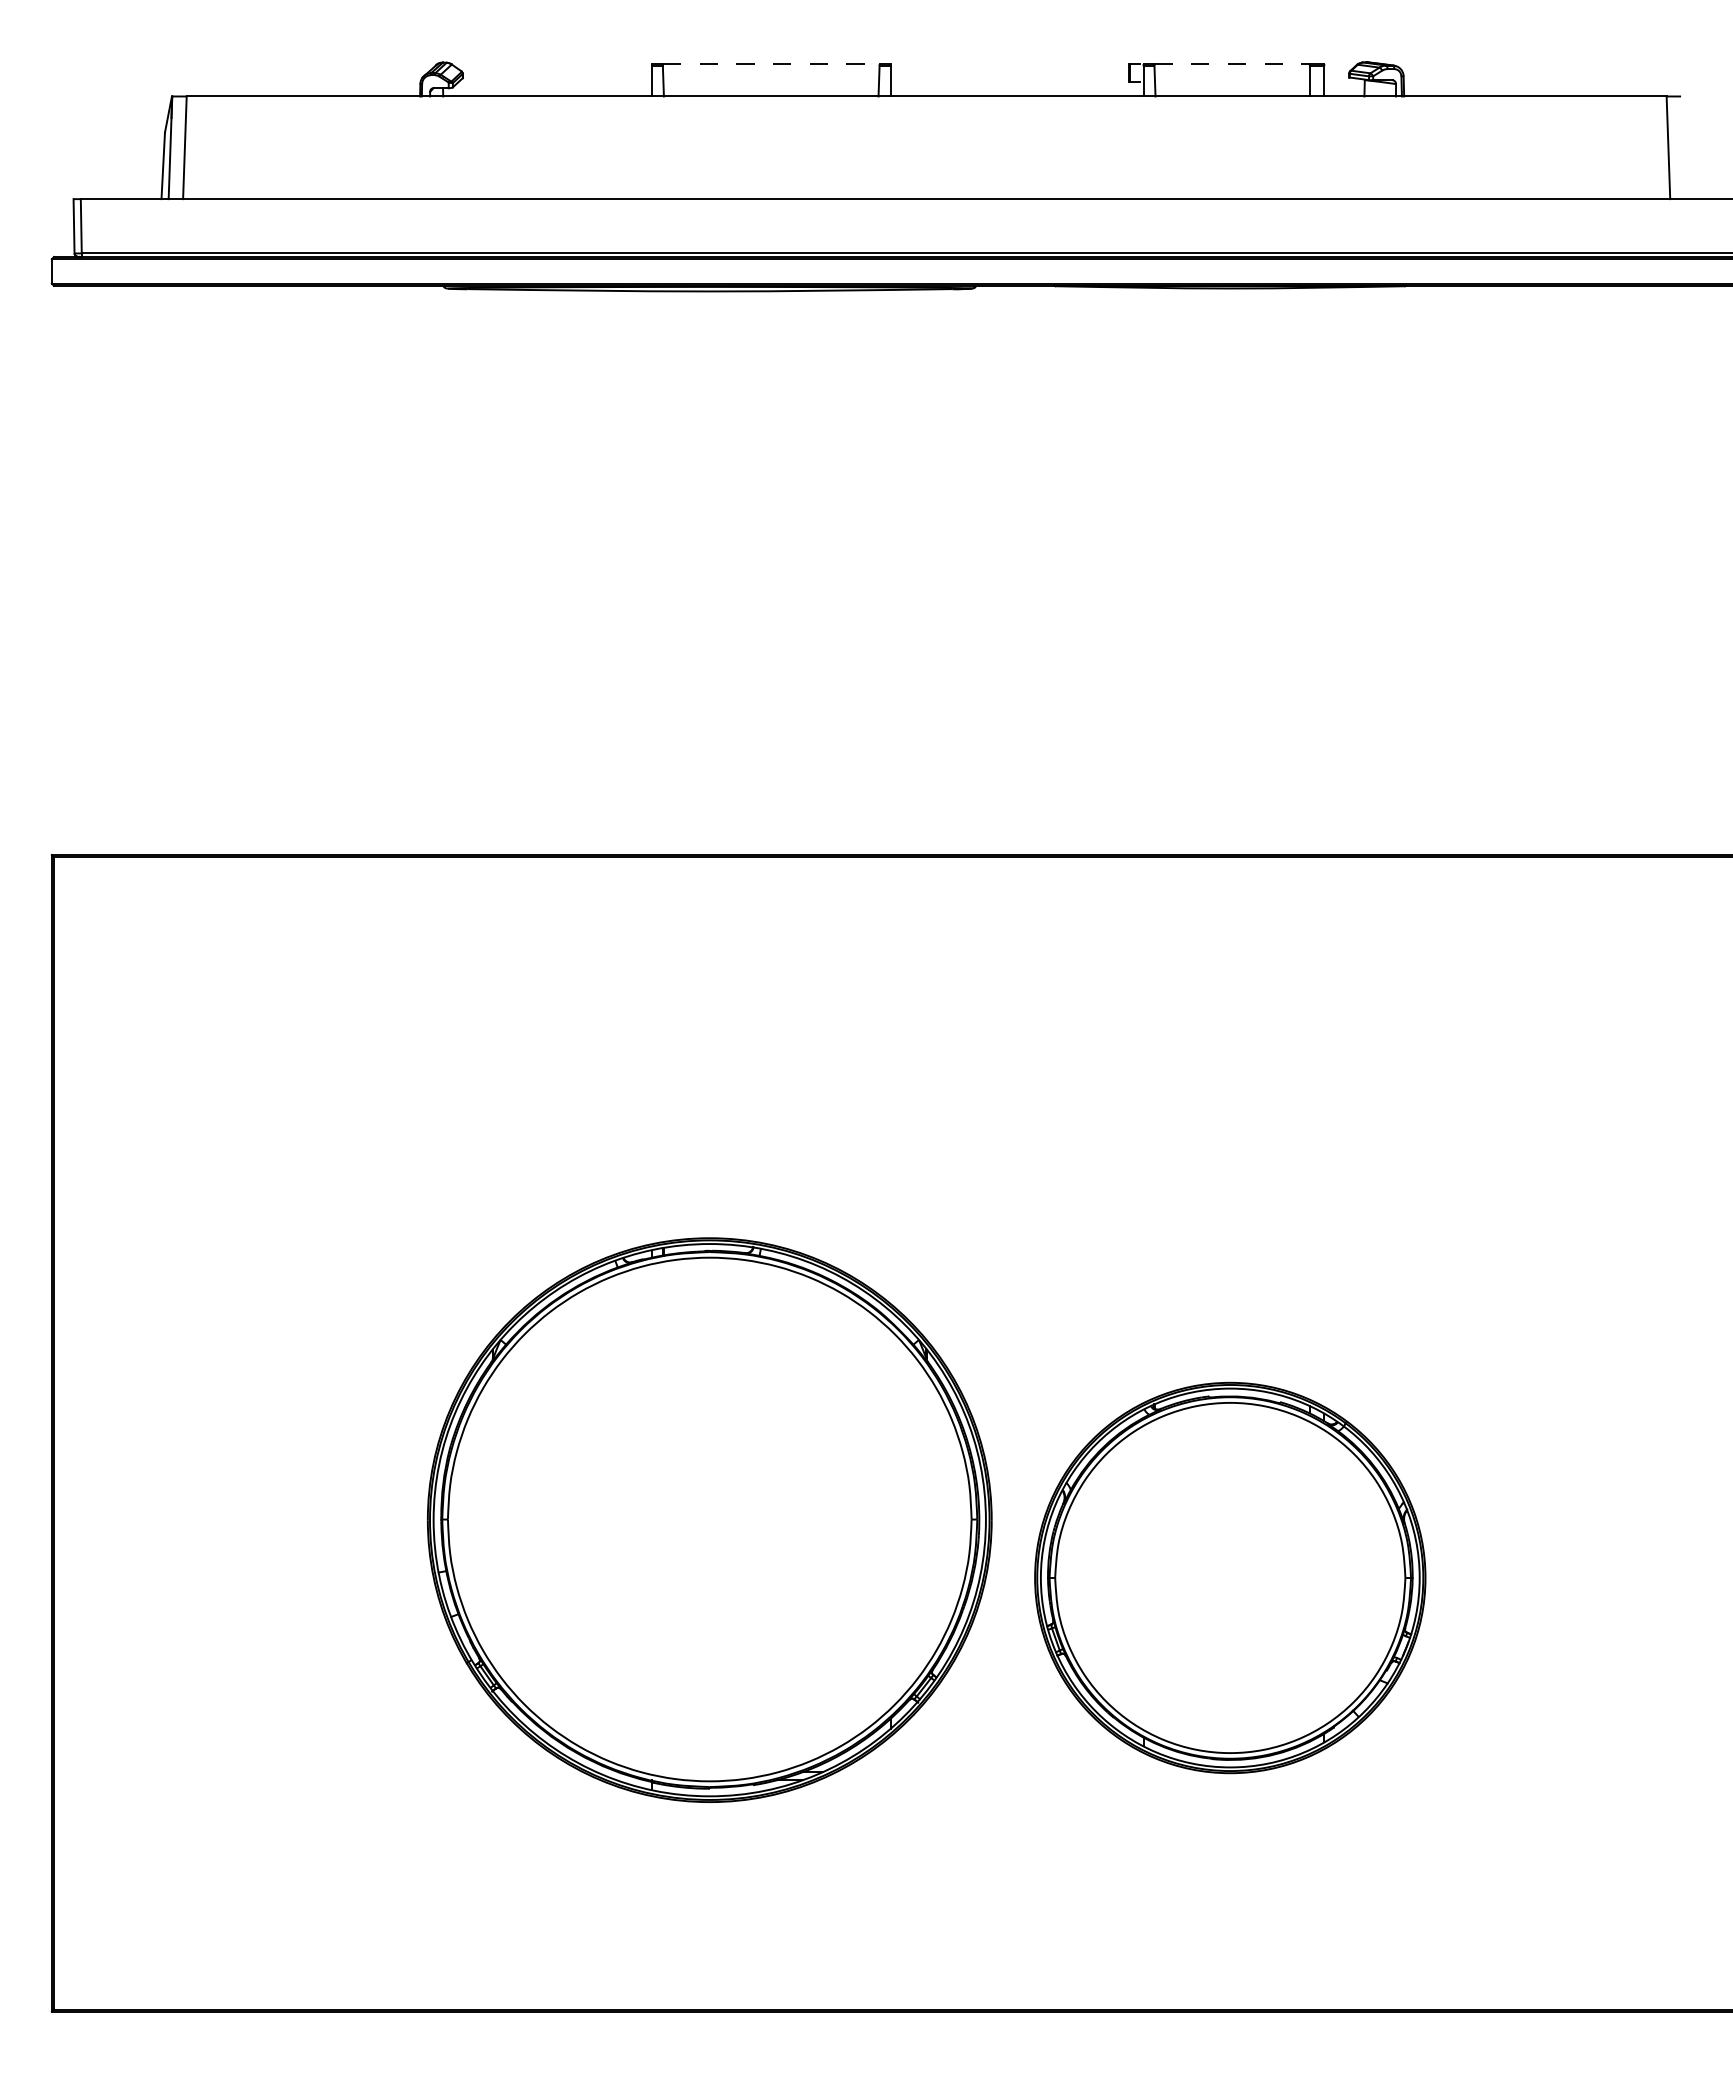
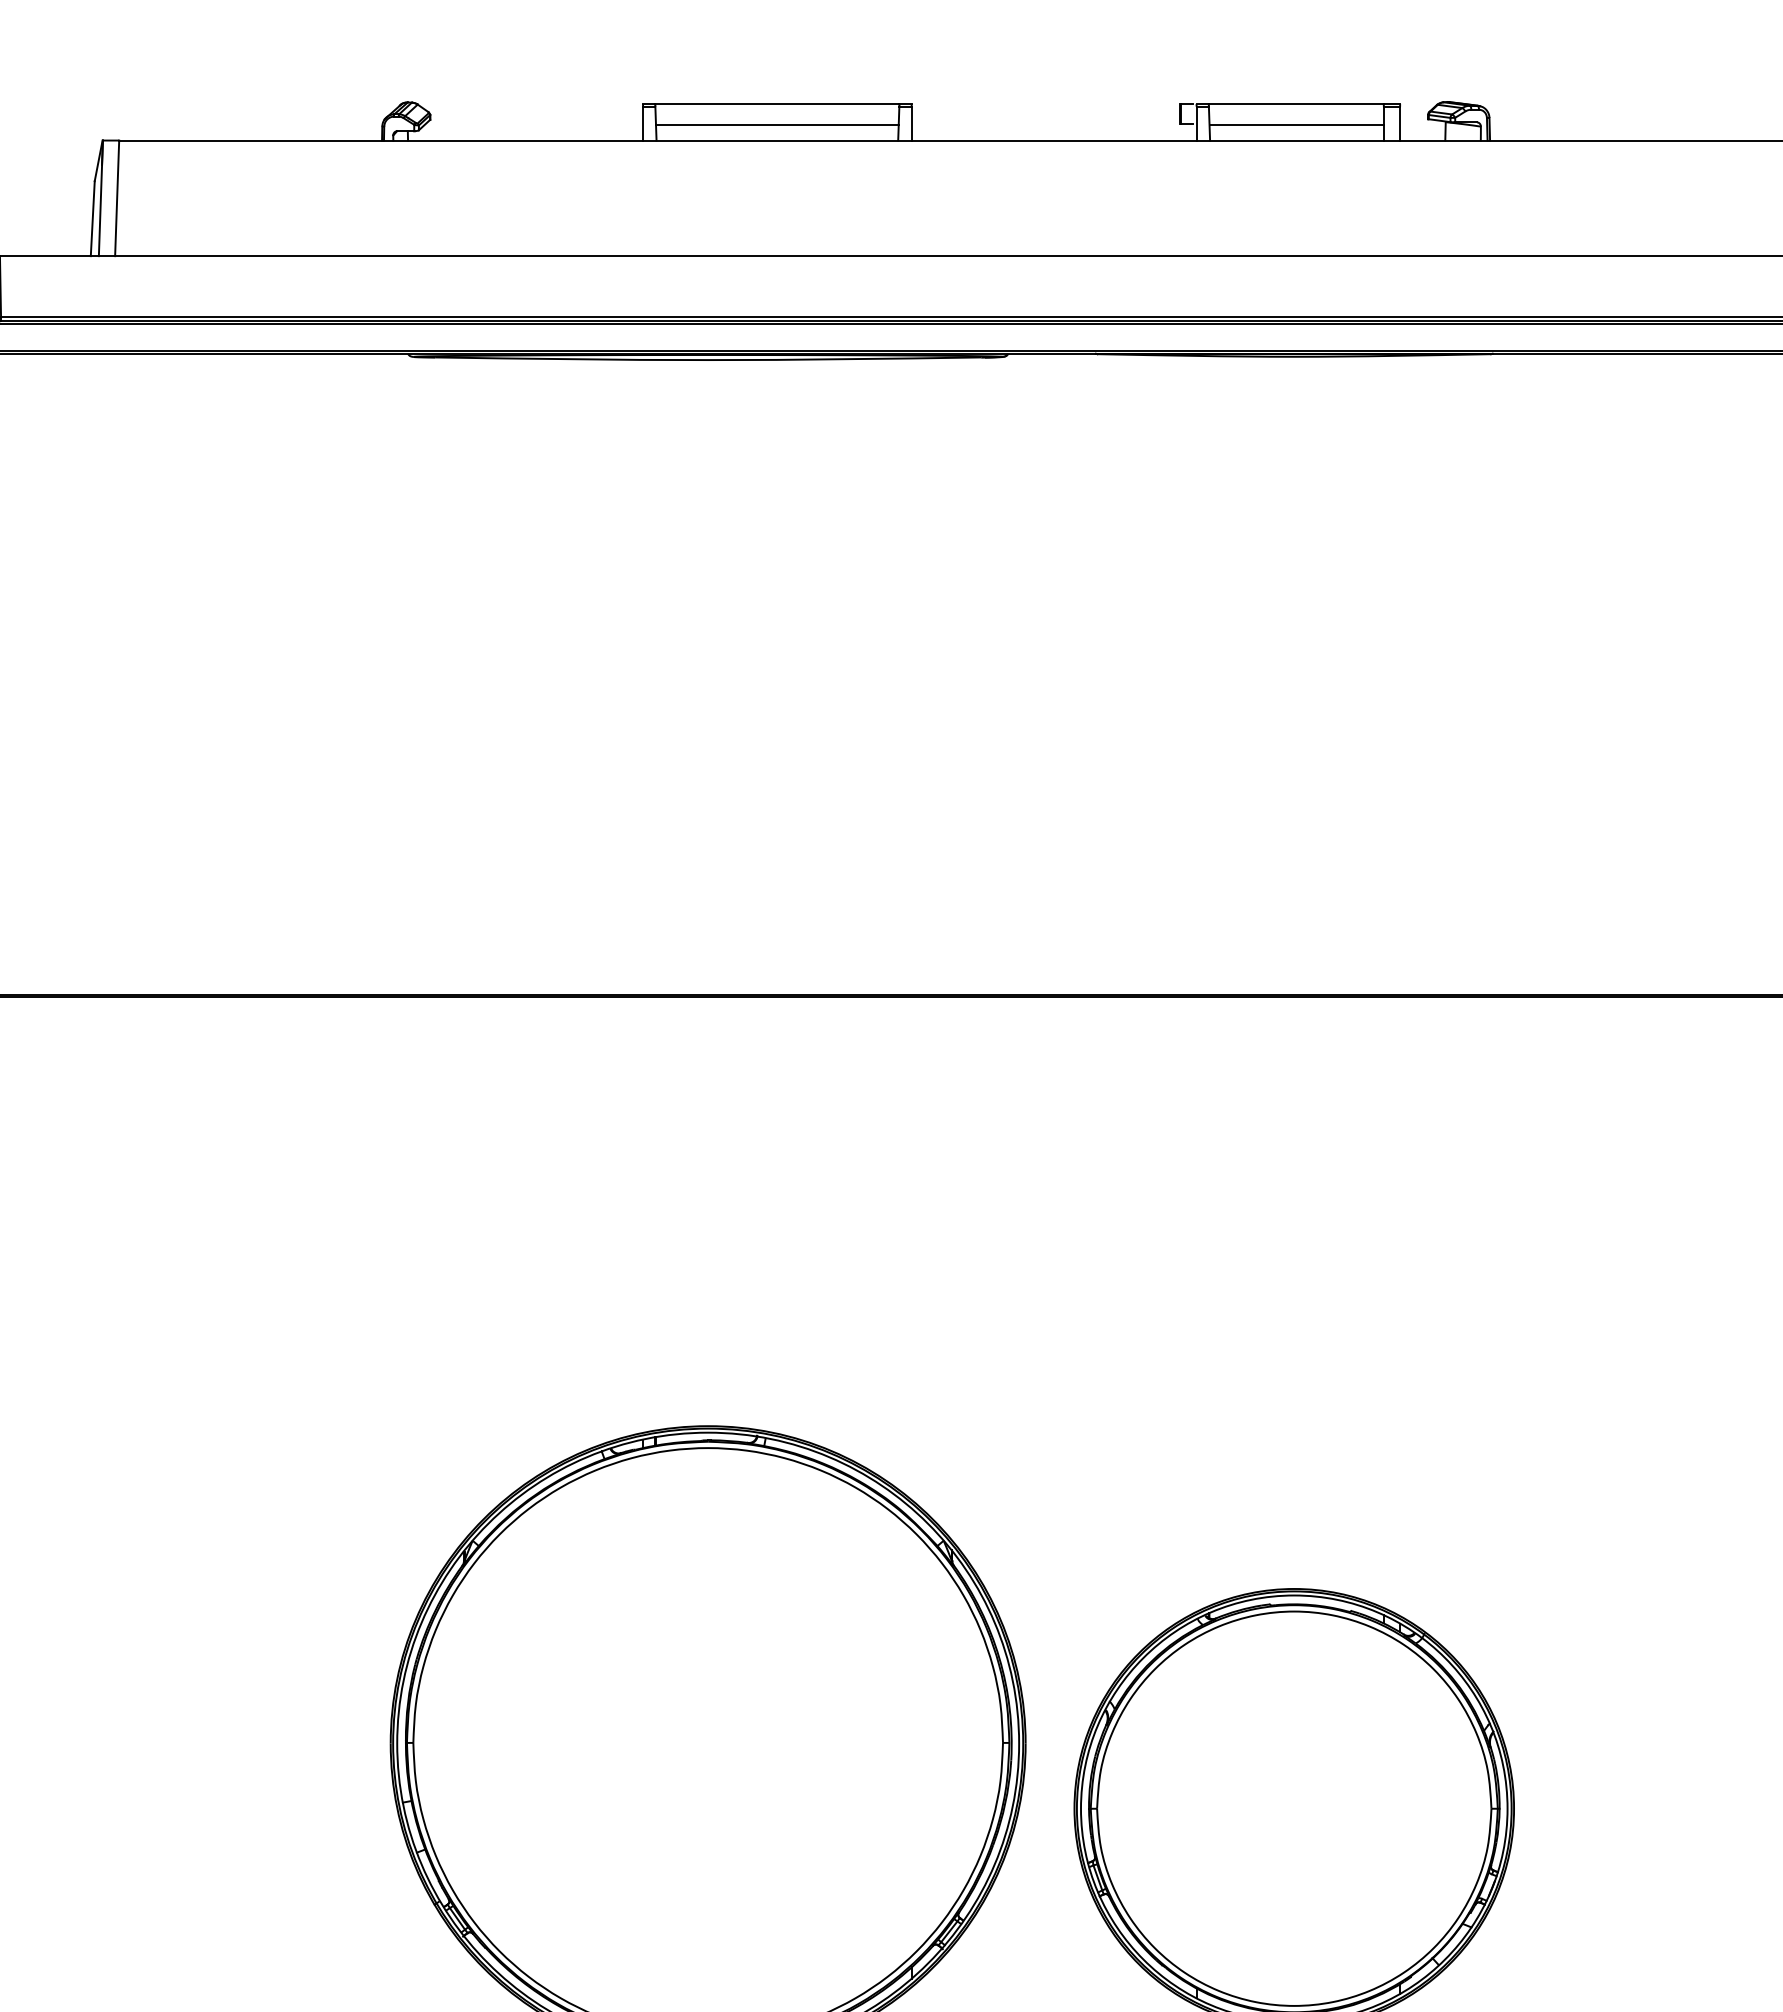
line: (771, 63) -> (777, 103), dashed -> solid
line: (1232, 63) -> (1296, 103), dashed -> solid
line: (771, 82) -> (777, 124), added
line: (1232, 82) -> (1296, 124), added

